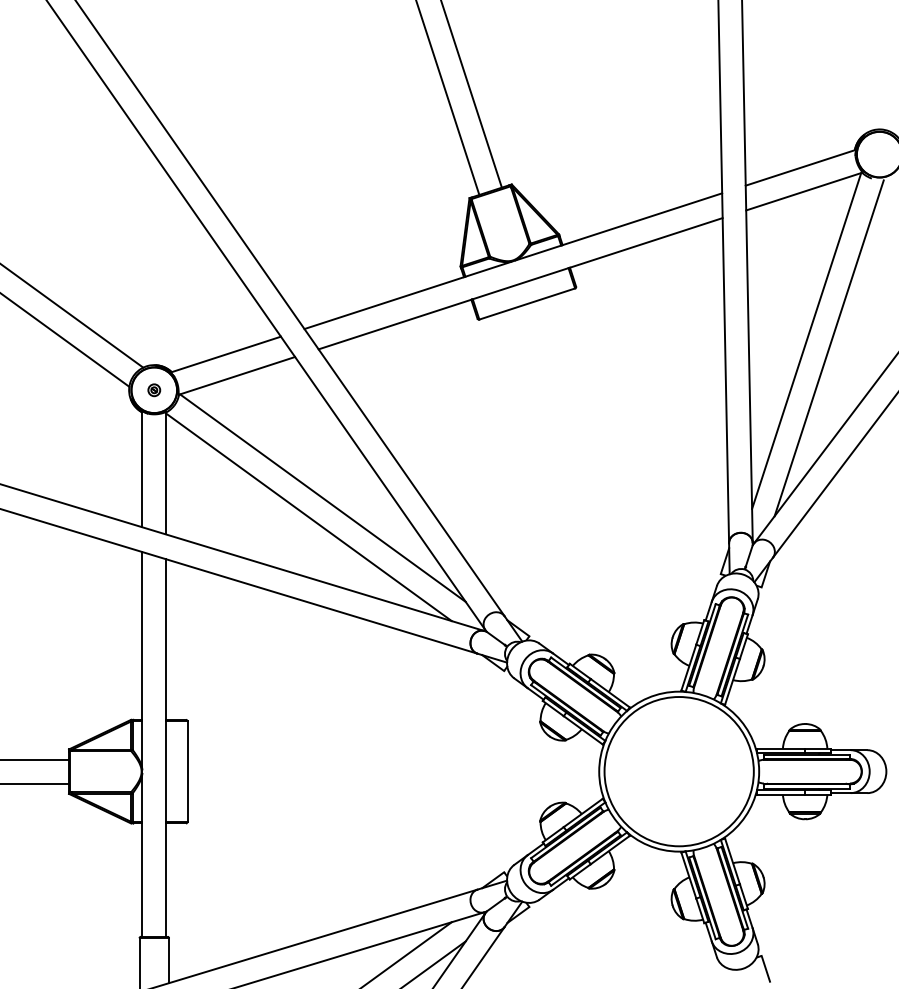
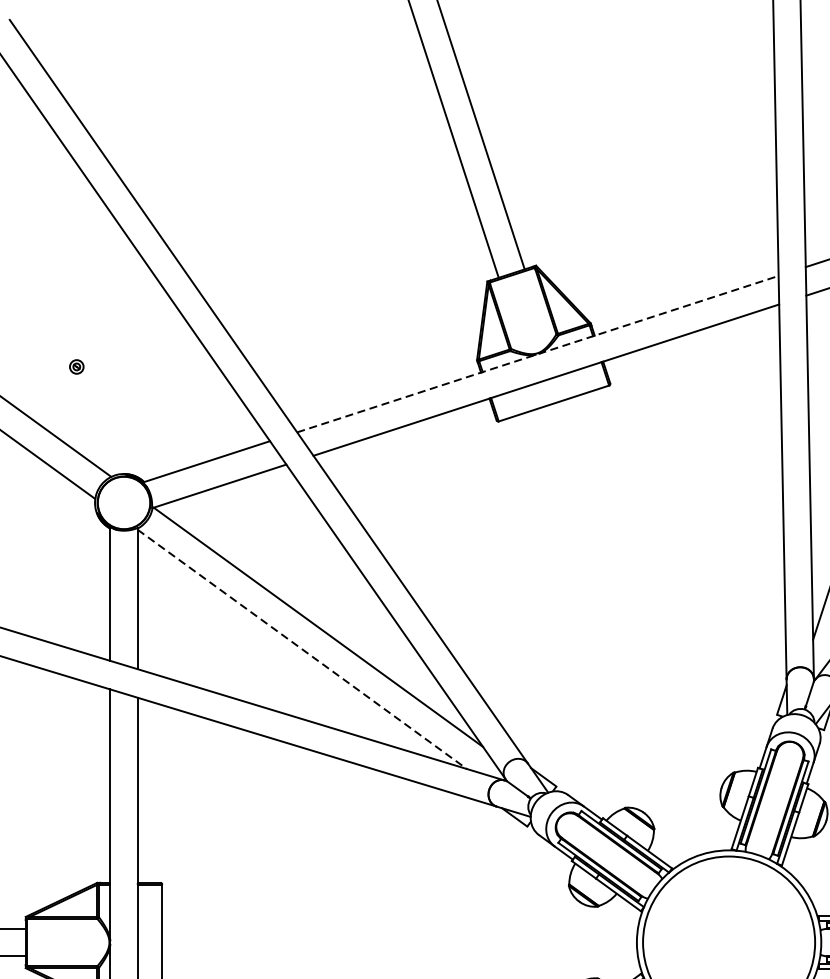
line: (513, 261) -> (538, 354), solid -> dashed
part: (154, 390) -> (77, 367), moved
line: (309, 517) -> (302, 649), solid -> dashed

